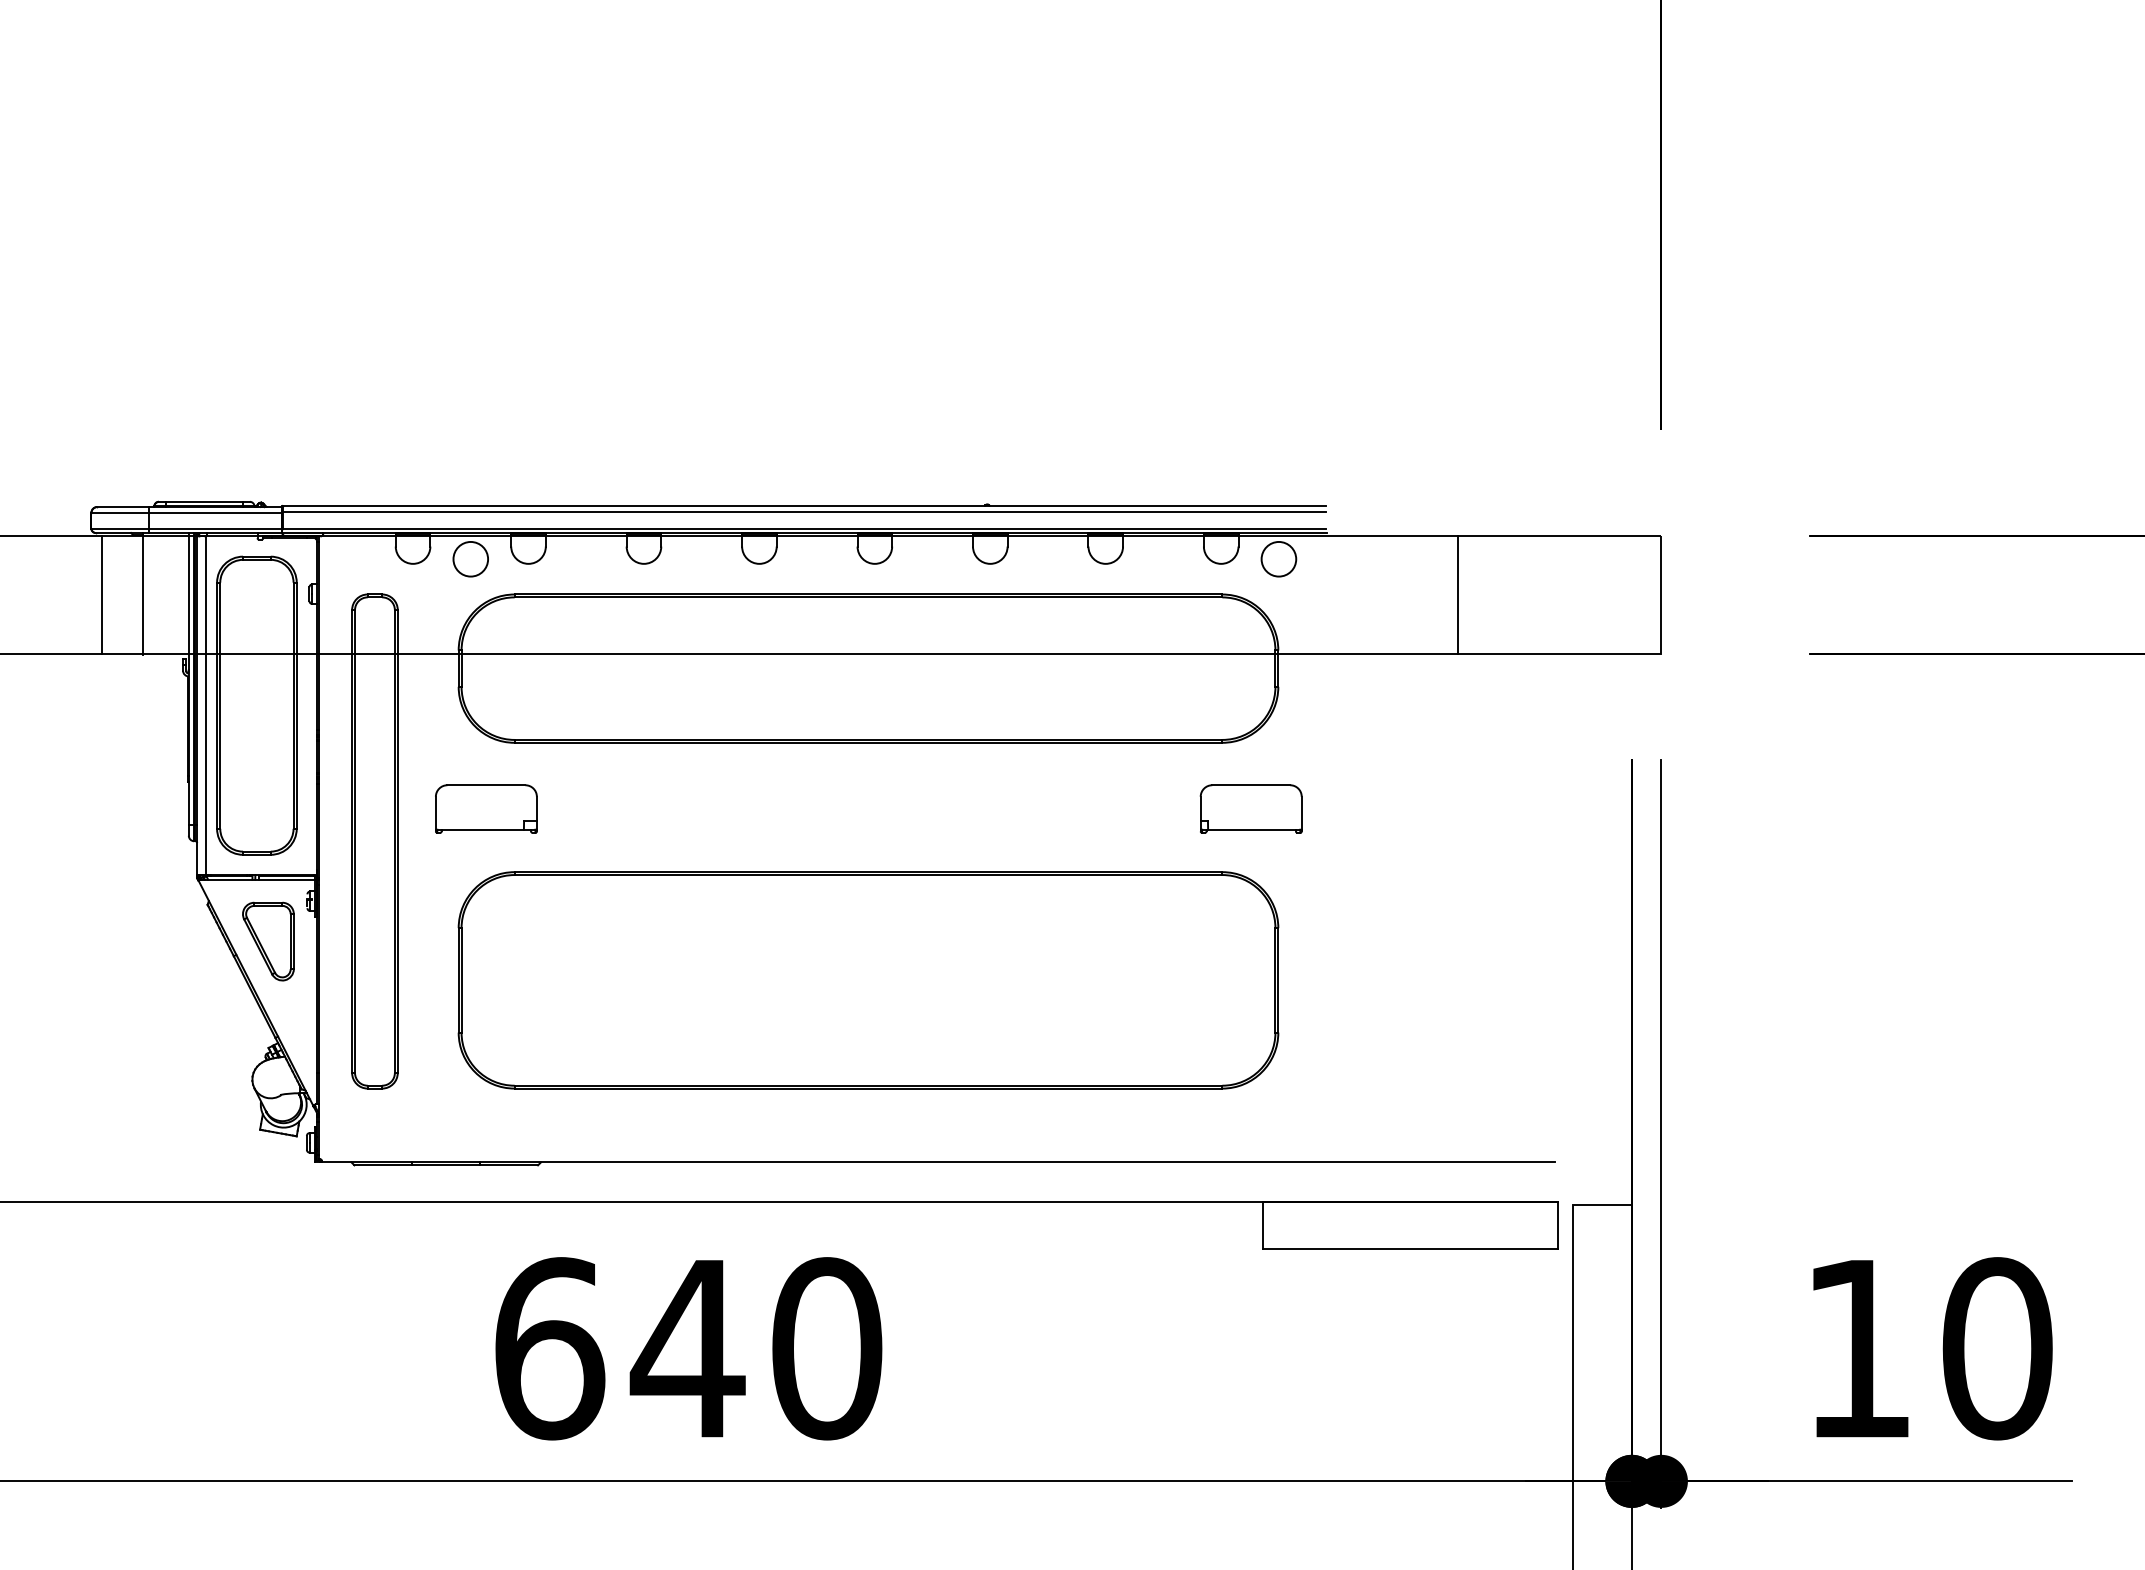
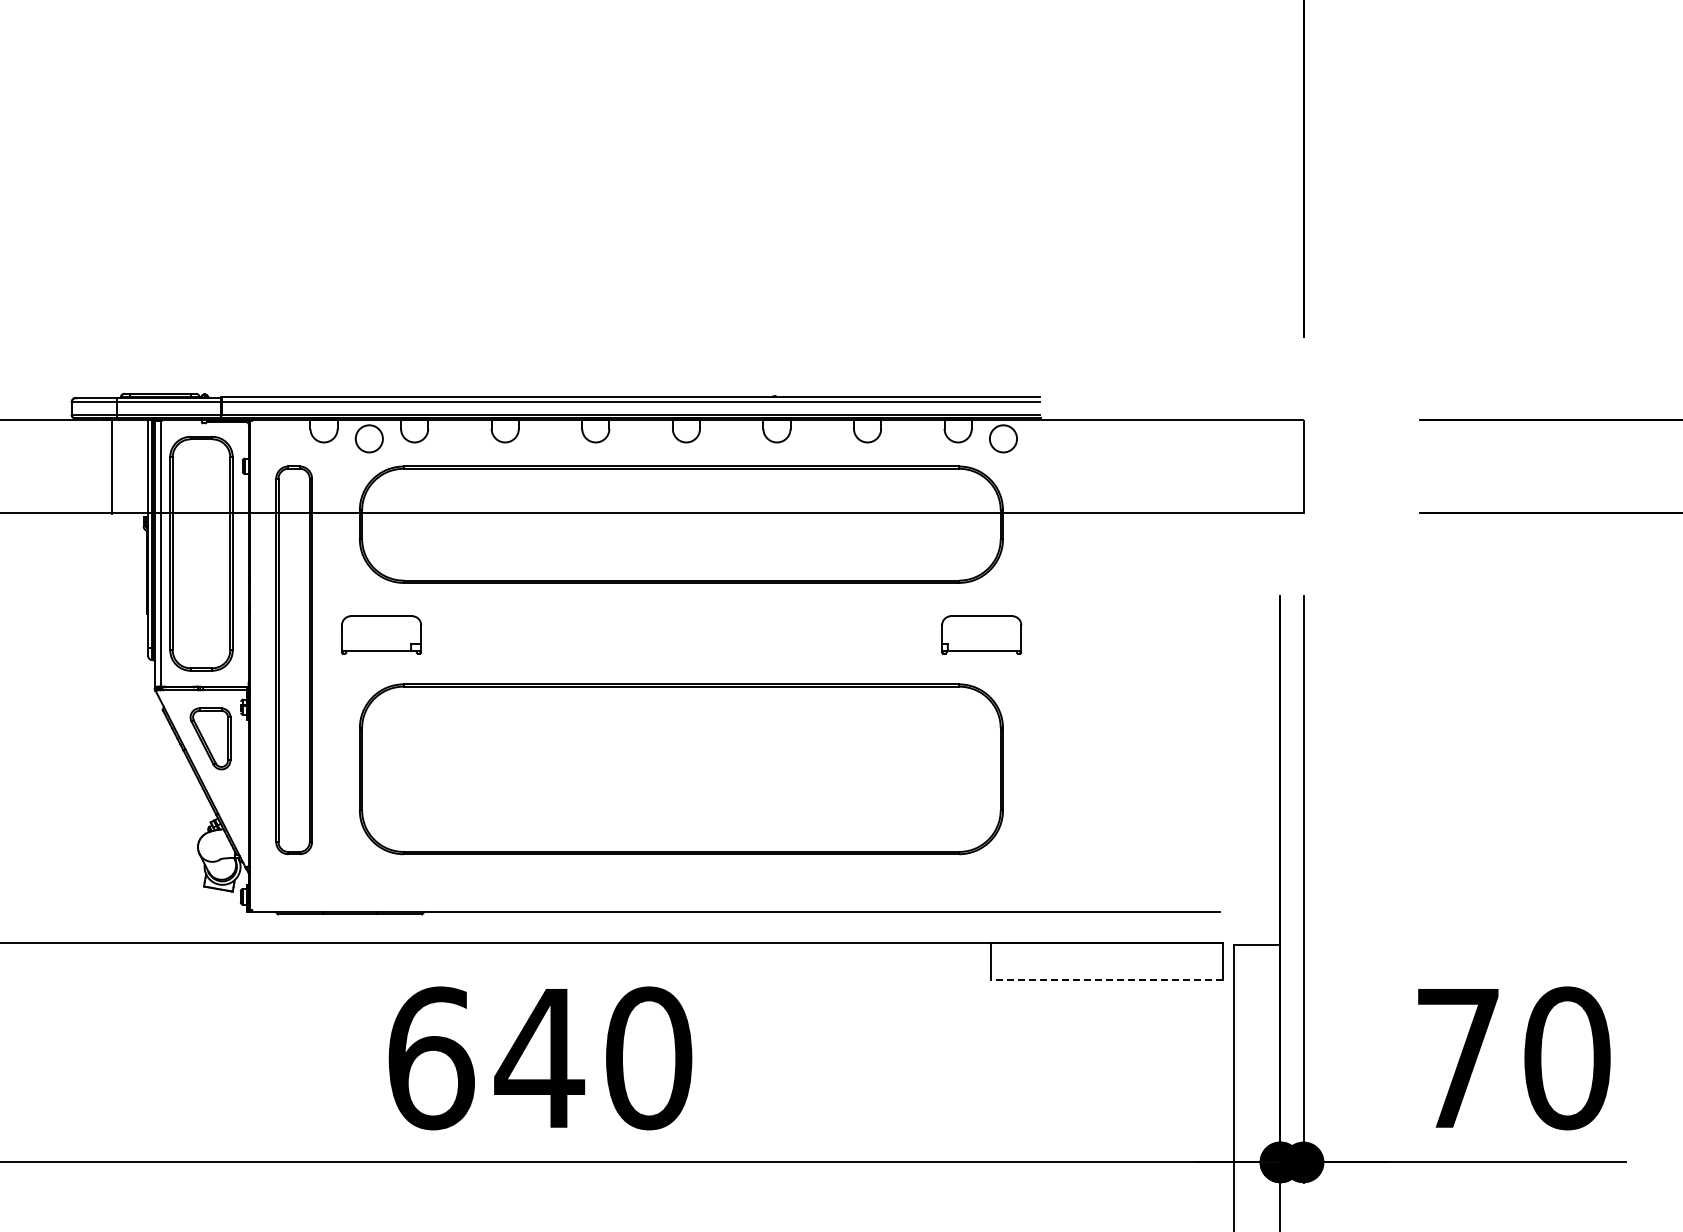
line: (101, 594) -> (79, 466), removed
line: (1457, 594) -> (1143, 466), removed
line: (1410, 1249) -> (1106, 980), solid -> dashed
text: (1858, 1348) -> (1458, 1058), 10 -> 70

